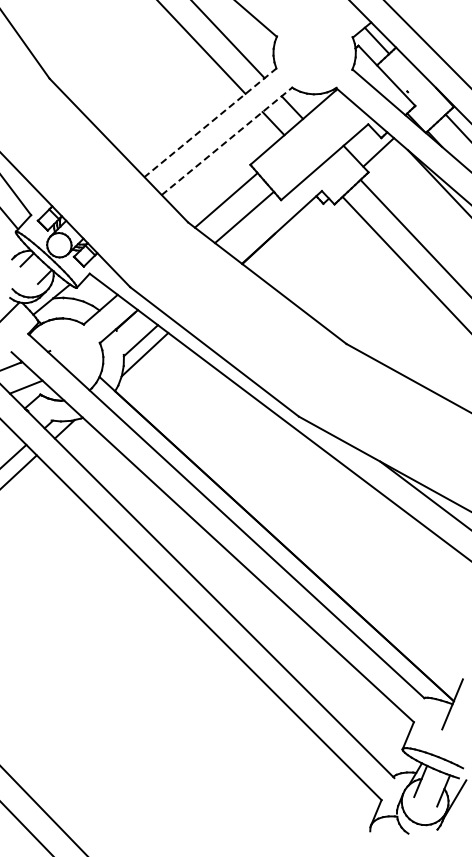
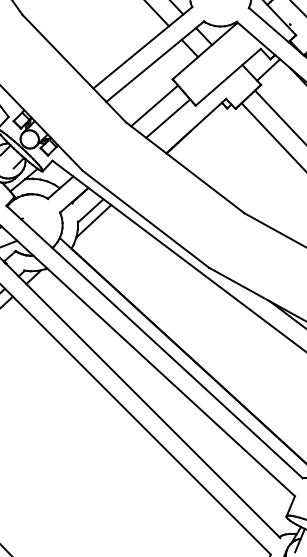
line: (210, 122) -> (142, 47), dashed -> solid
line: (227, 141) -> (155, 61), dashed -> solid

